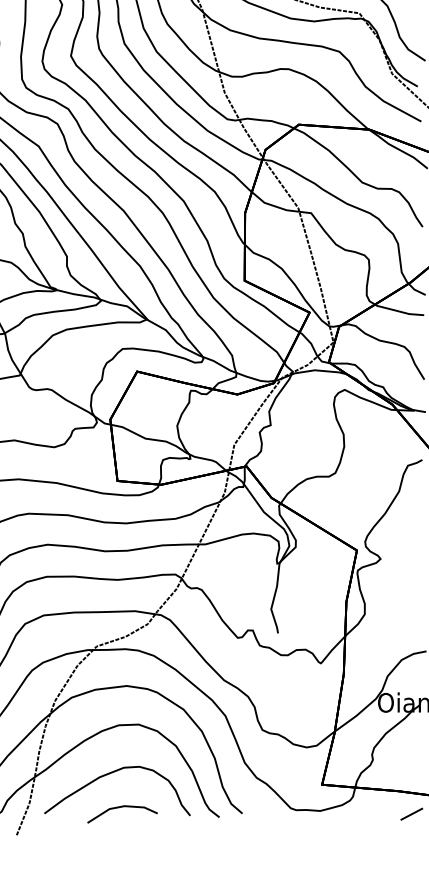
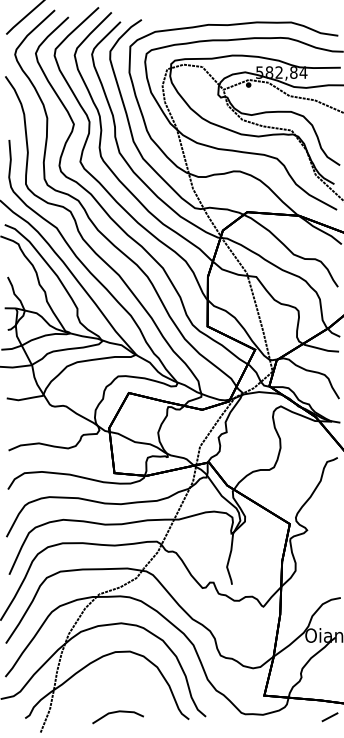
curve: (113, 773) -> (111, 687), removed

